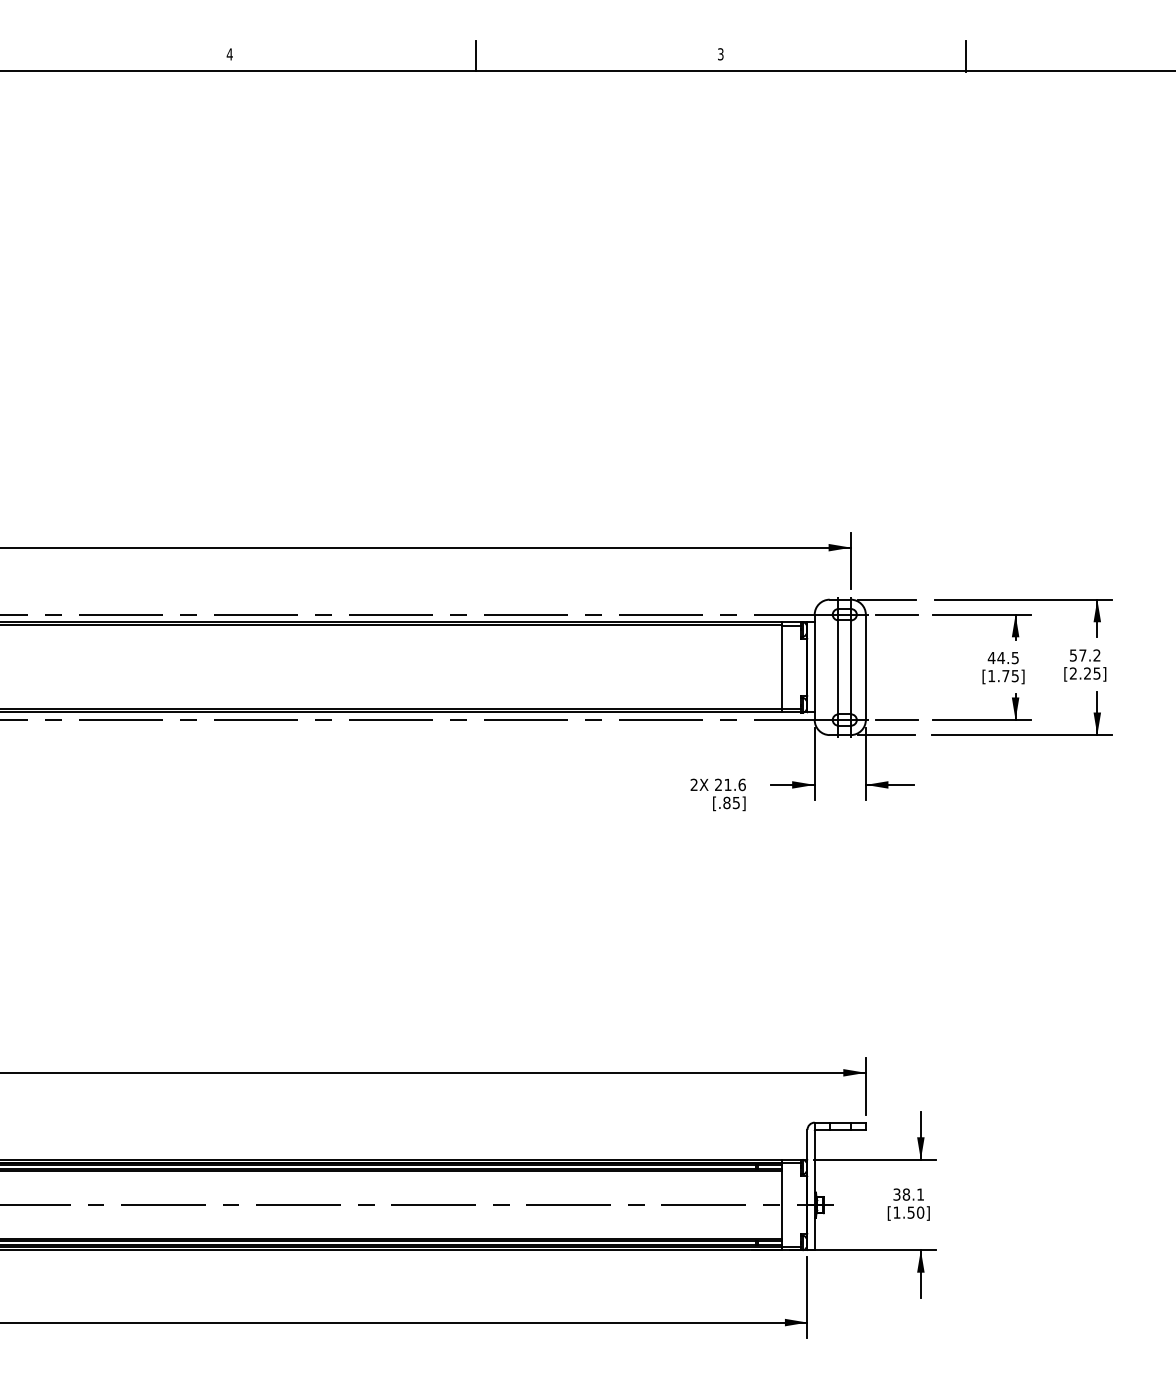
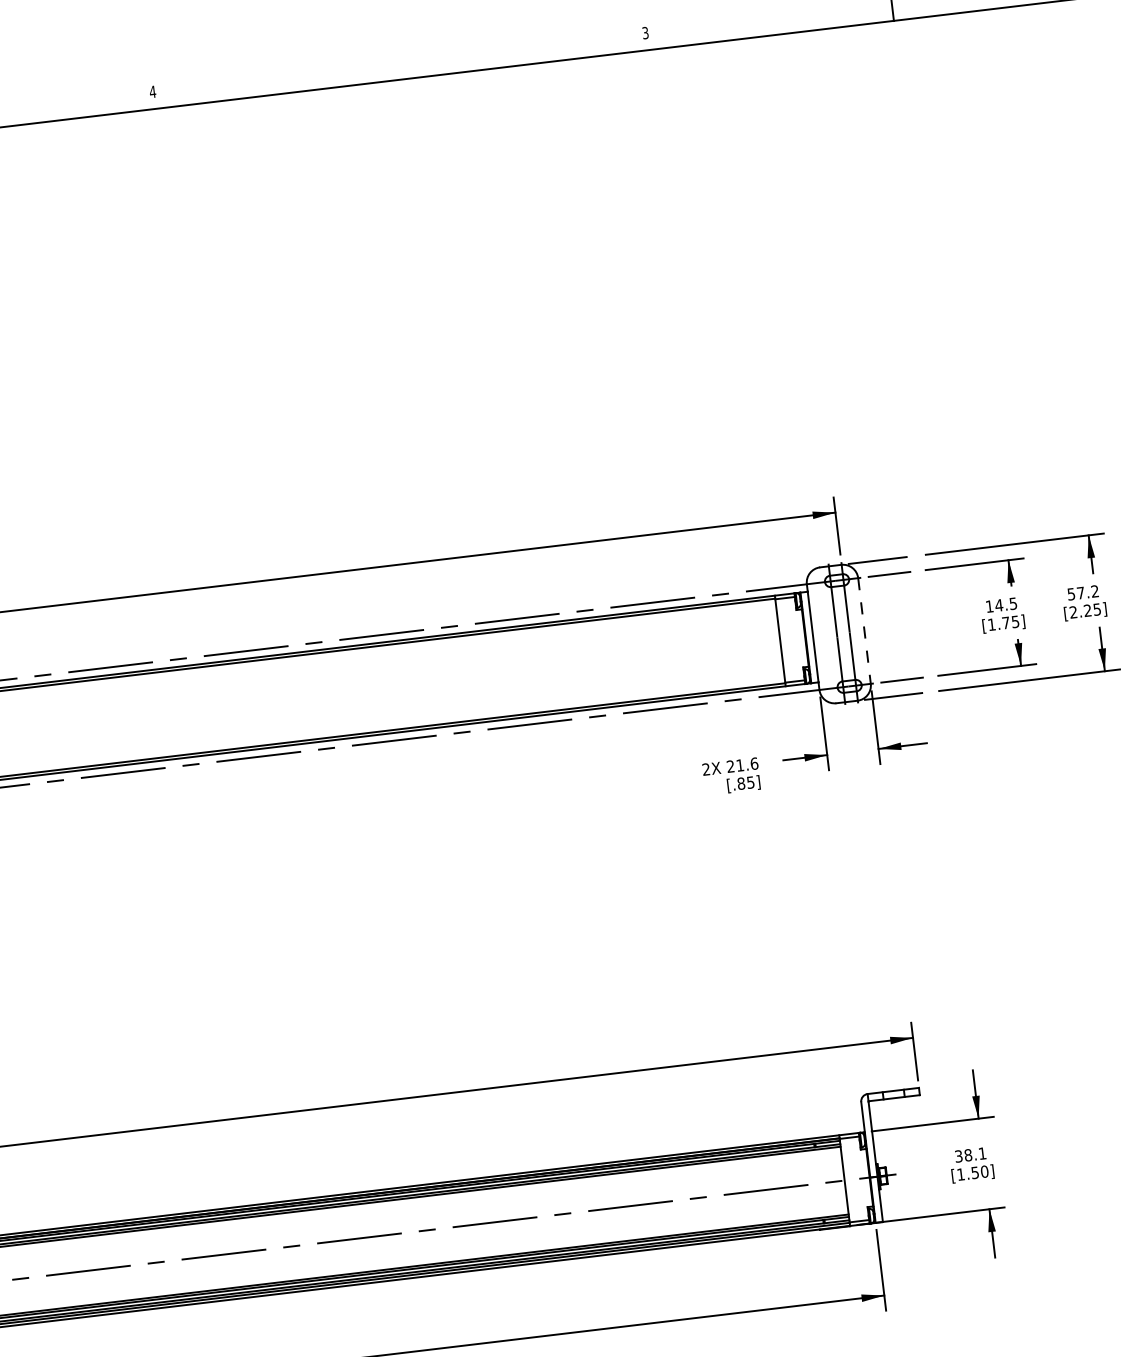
line: (475, 56) -> (399, 64), removed
text: (991, 657) -> (989, 606), 44.5 -> 14.5
line: (865, 667) -> (864, 631), solid -> dashed

